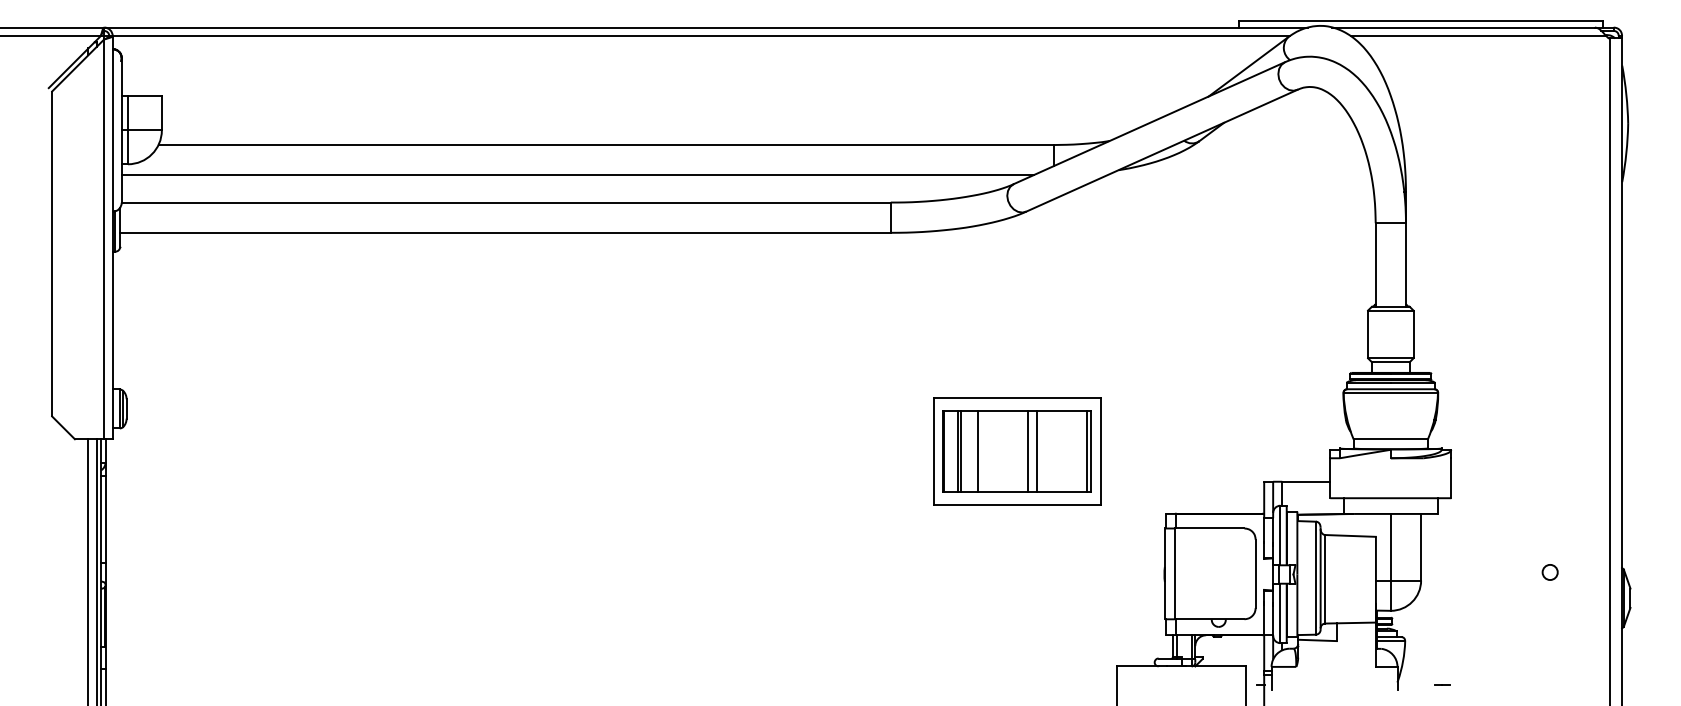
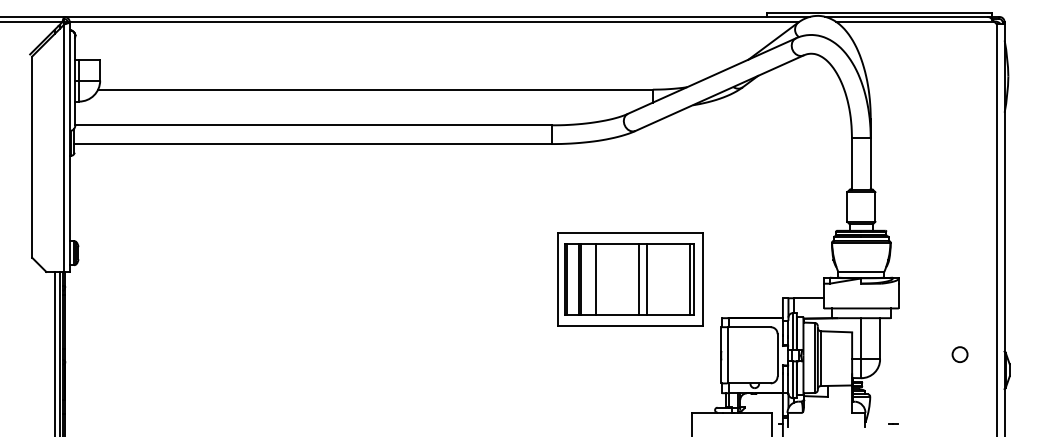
line: (577, 175) -> (357, 108), removed
part: (1016, 449) -> (629, 278), size x1.4
circle: (1549, 570) -> (959, 353), size x1.6

